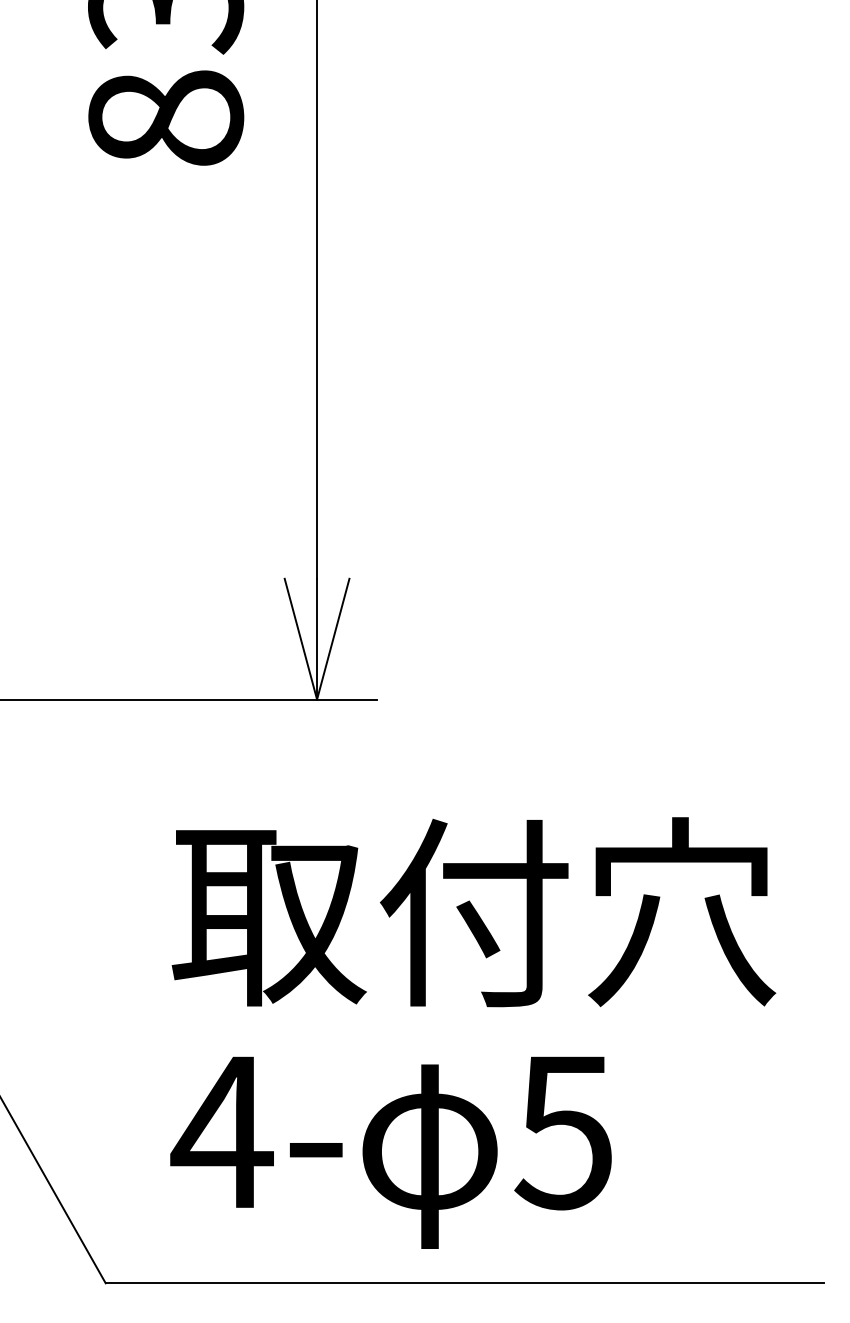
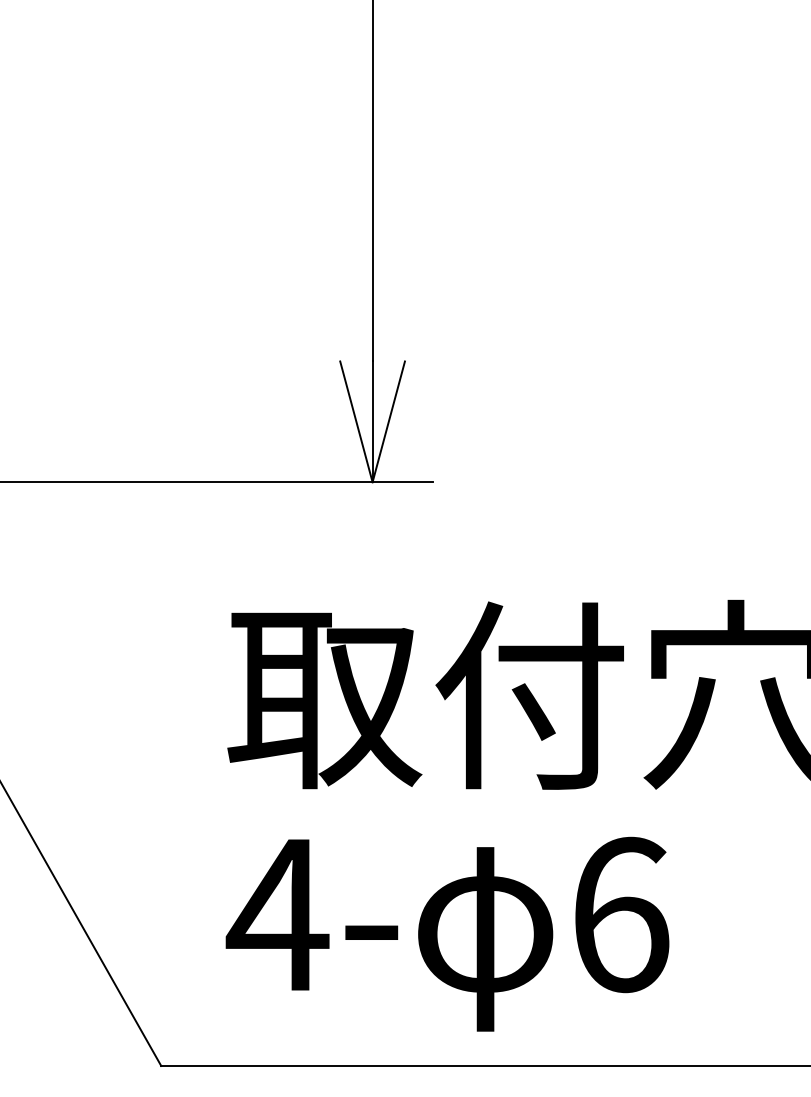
text: (563, 1132) -> (619, 915), 5 -> 6

